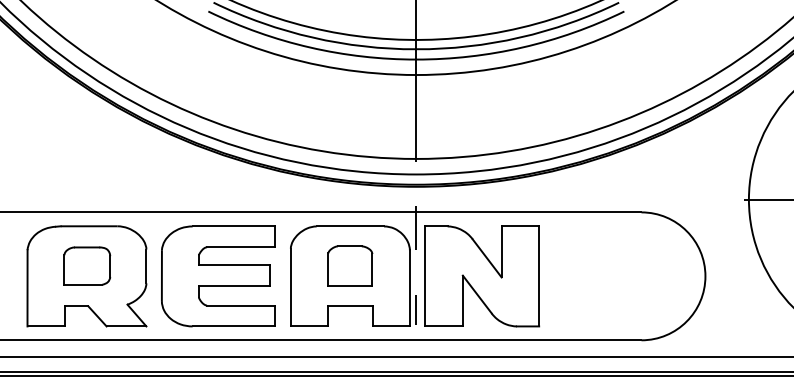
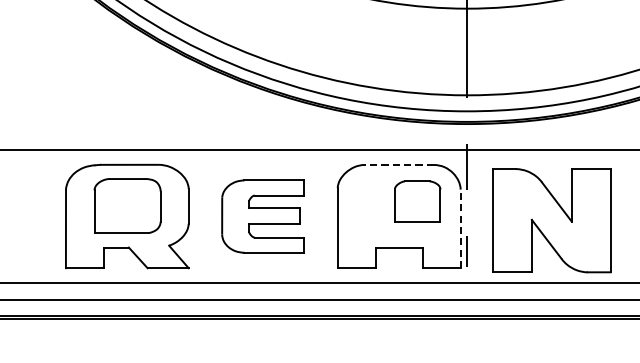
line: (350, 226) -> (399, 165), solid -> dashed
part: (87, 265) -> (127, 205), size x1.4
part: (350, 265) -> (417, 201), moved
part: (218, 276) -> (263, 216), size x0.7
part: (482, 276) -> (552, 220), moved
line: (409, 287) -> (460, 228), solid -> dashed

